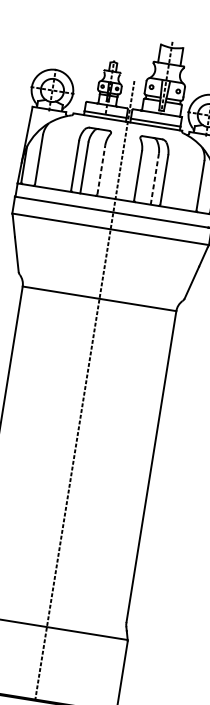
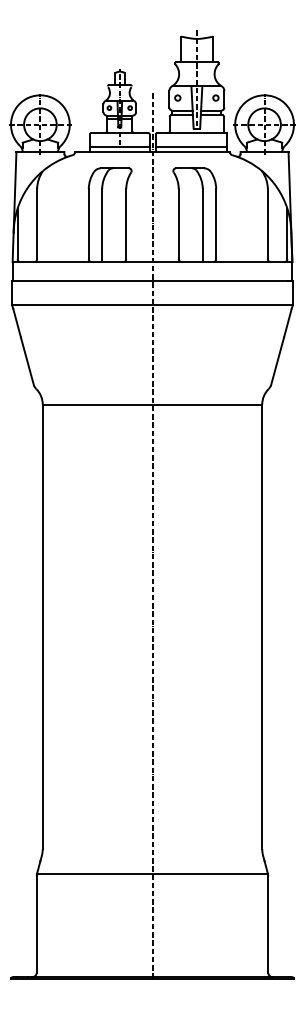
line: (101, 169) -> (126, 223), dashed -> solid
line: (154, 179) -> (202, 225), dashed -> solid

